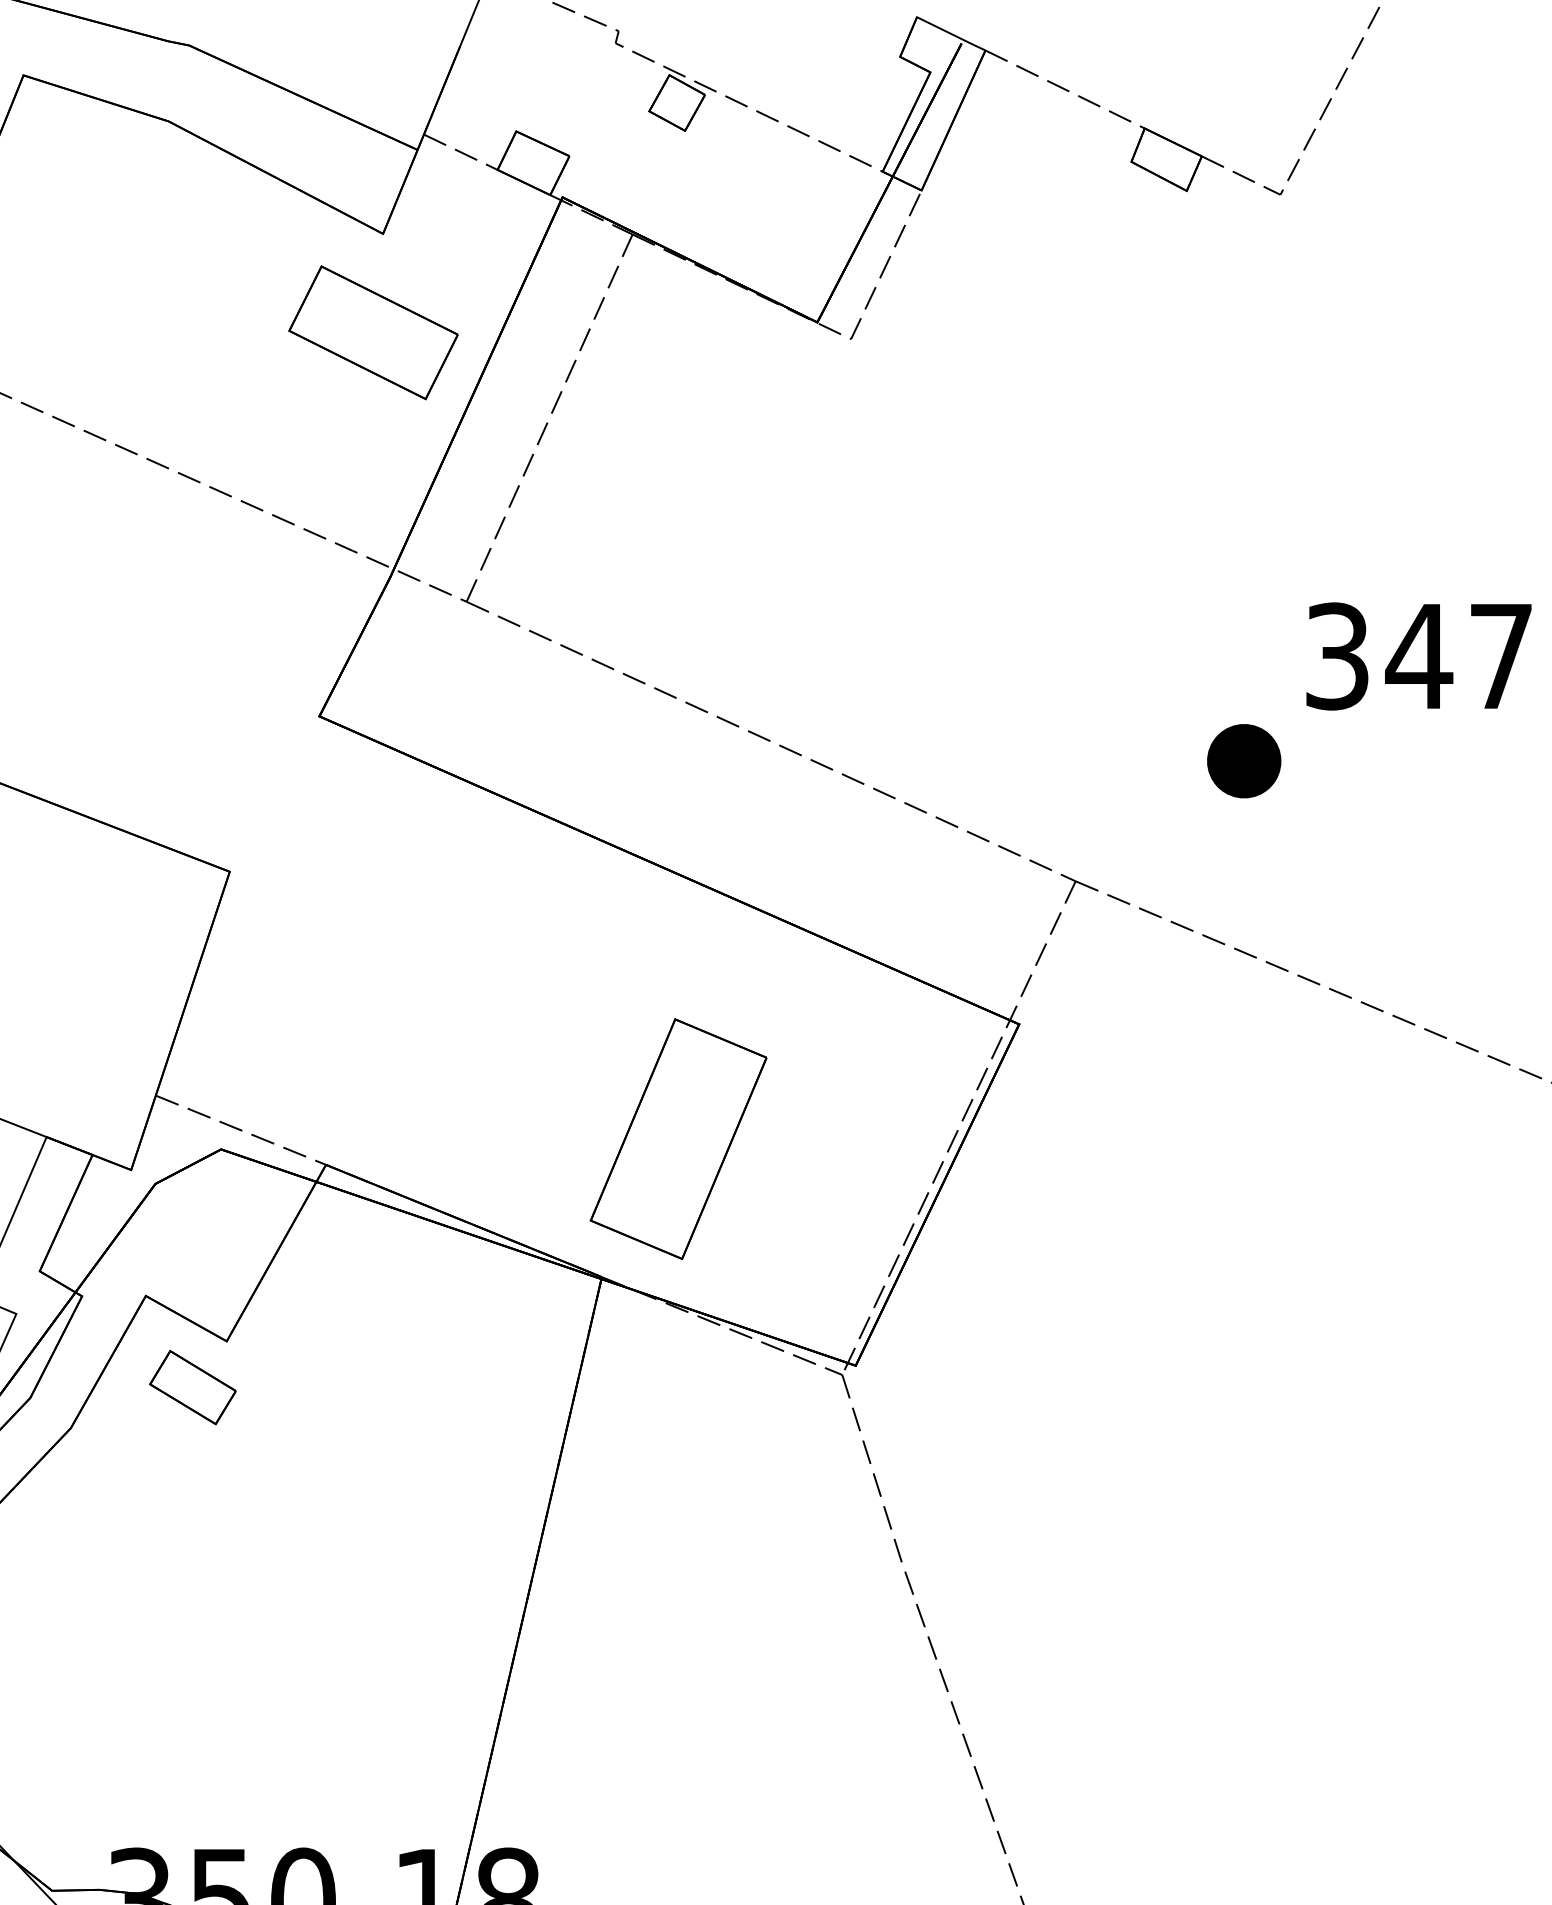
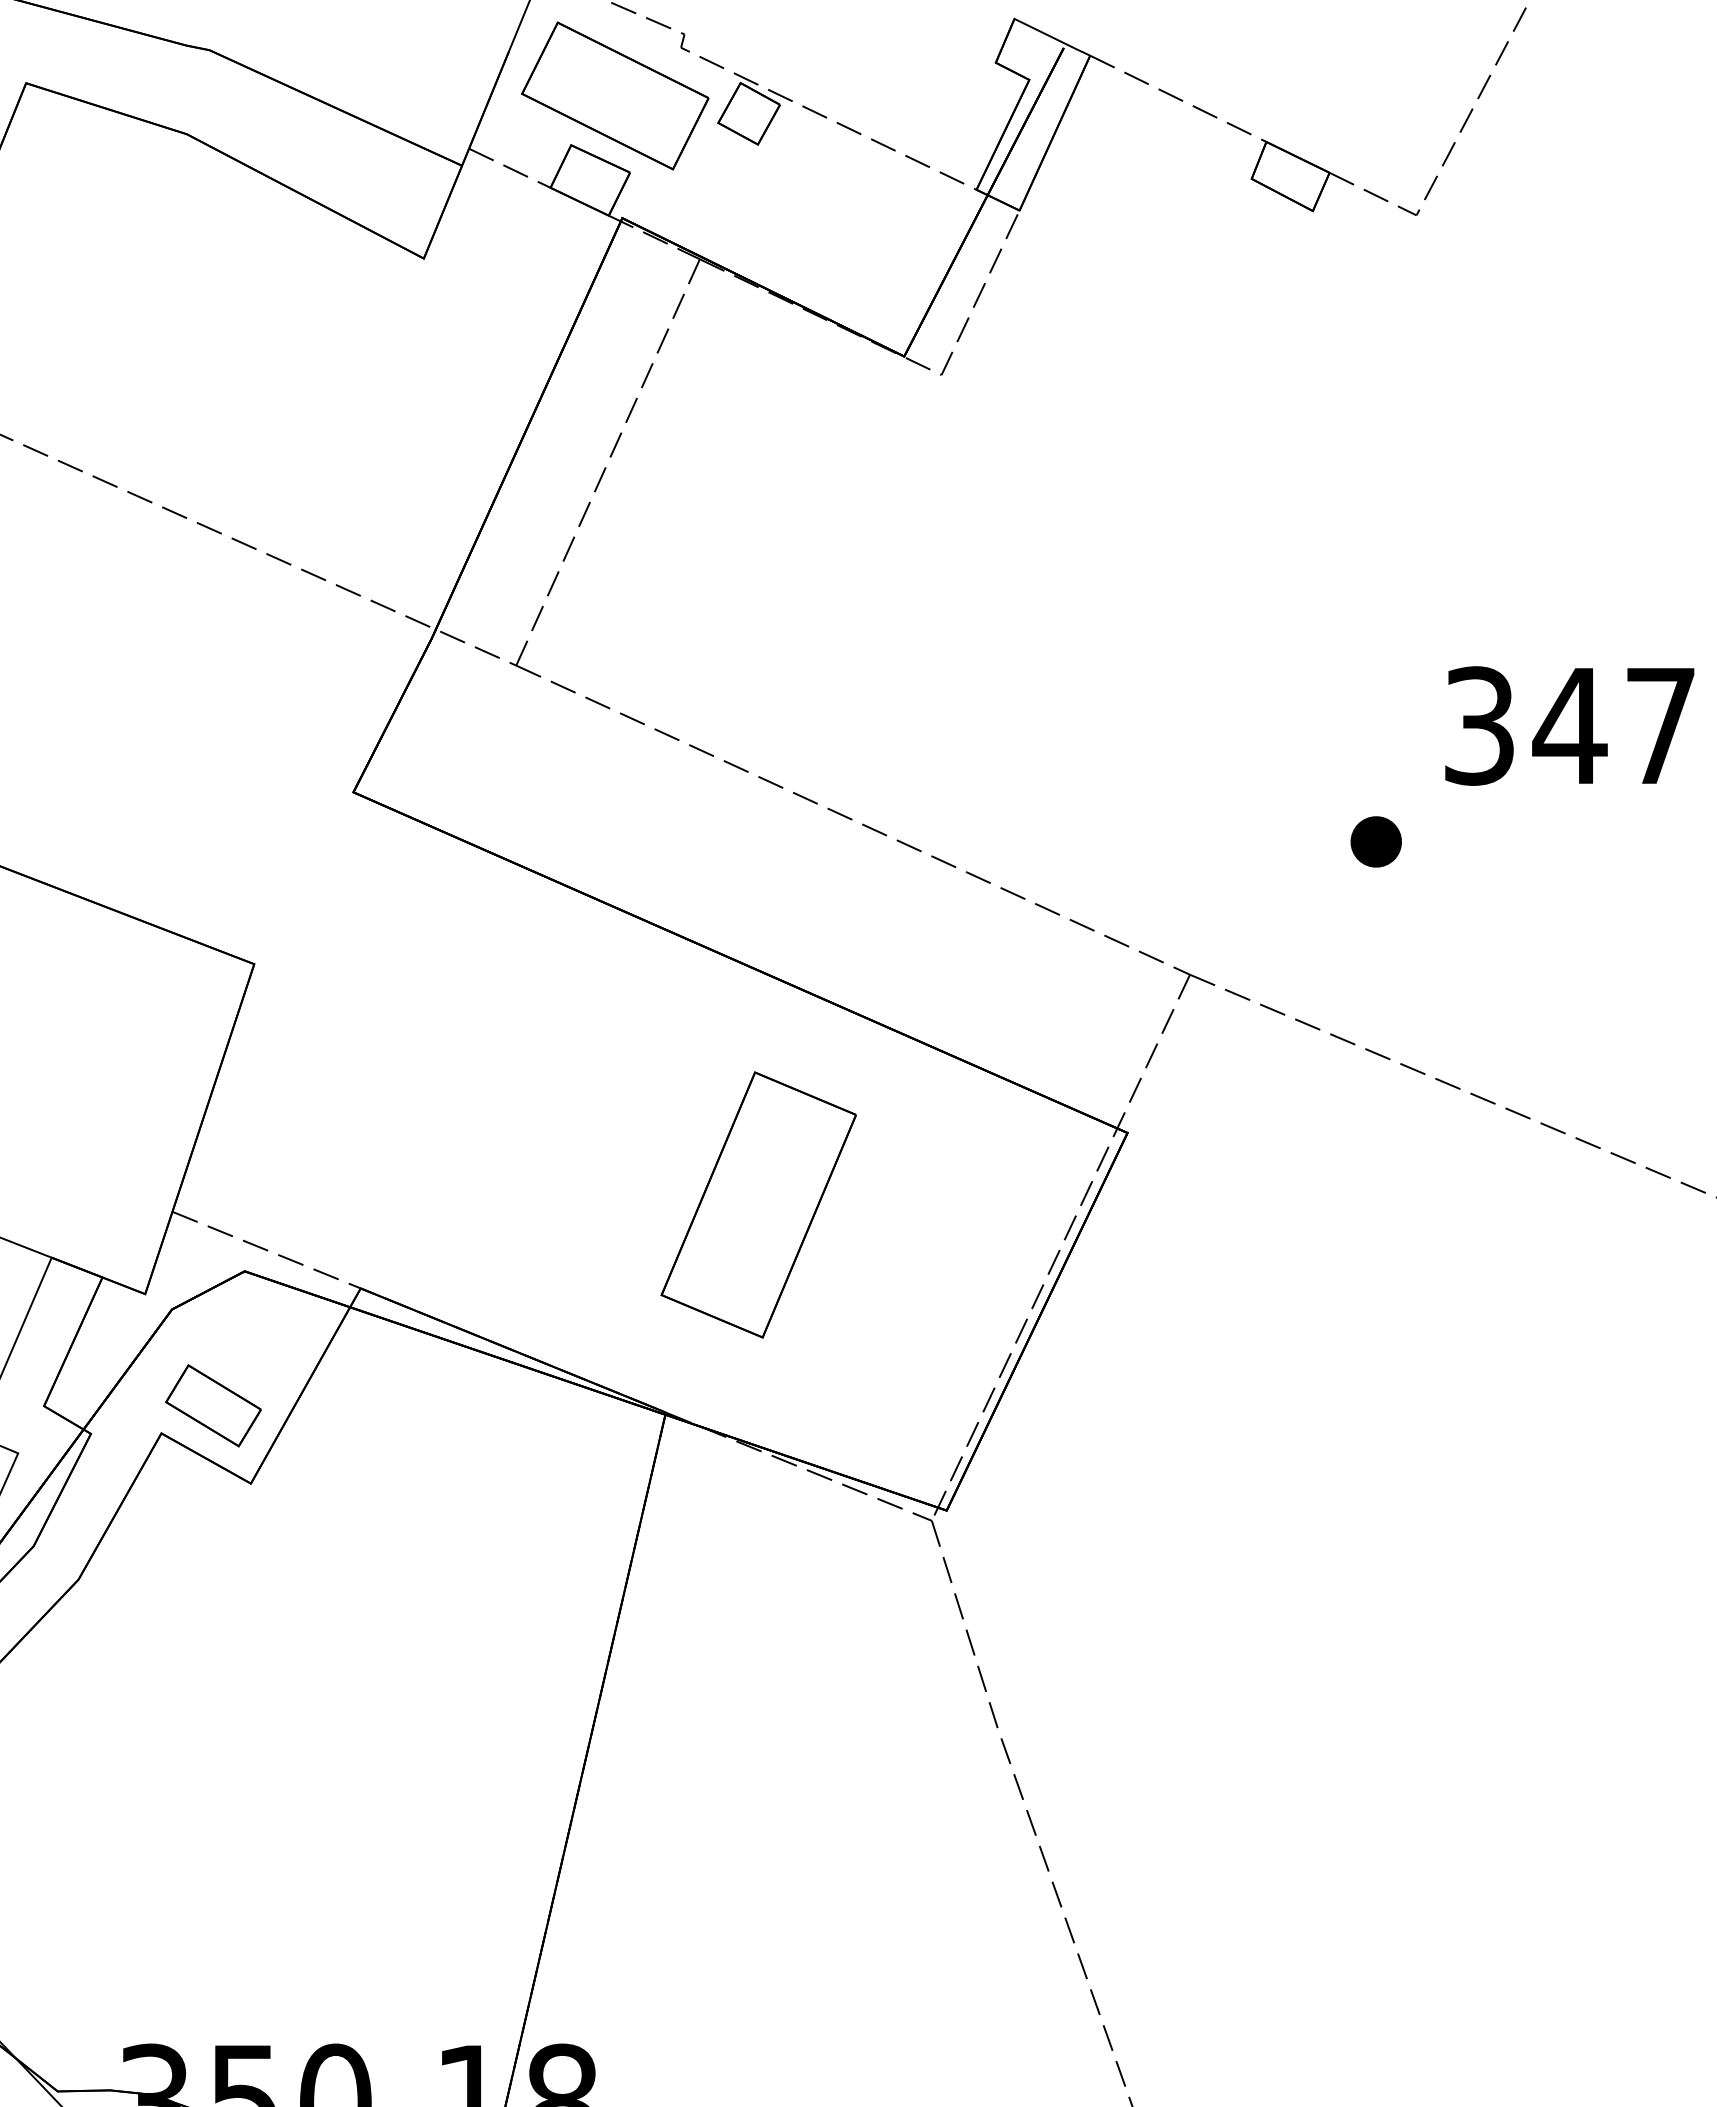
part: (373, 332) -> (615, 95), moved
part: (1243, 760) -> (1375, 841), size x0.62
part: (678, 1138) -> (758, 1204), moved
part: (192, 1387) -> (213, 1405), moved

